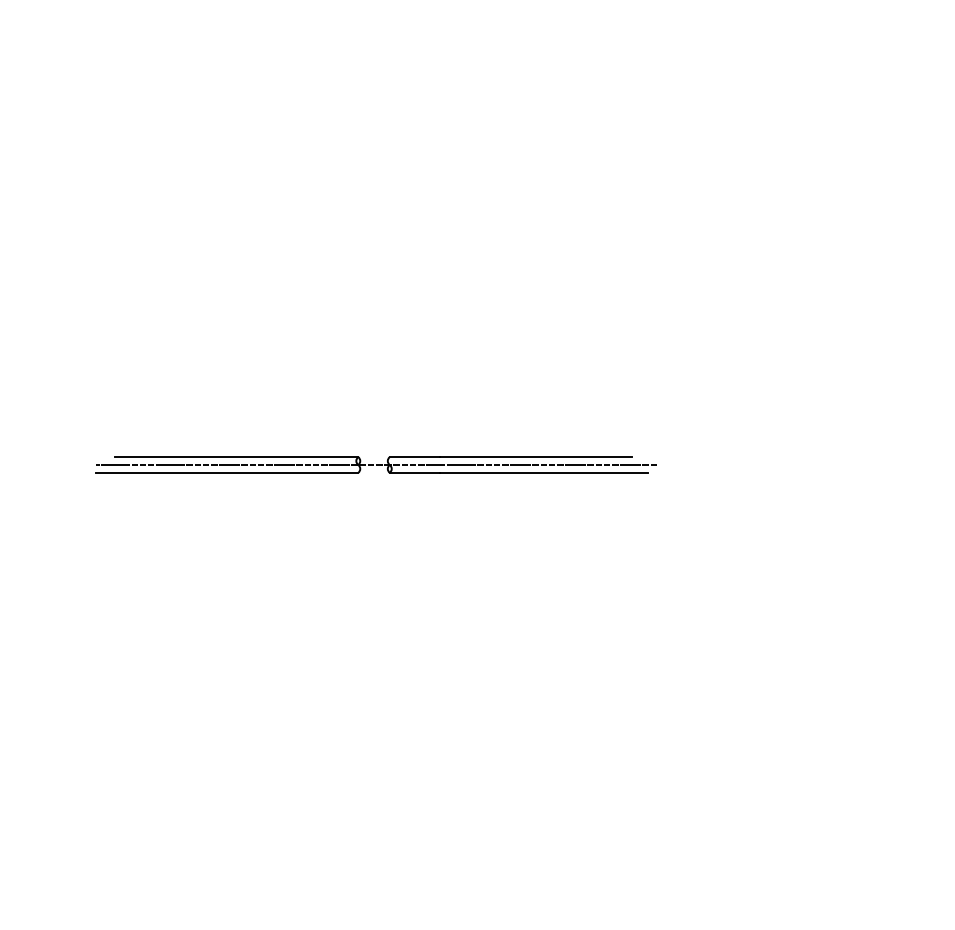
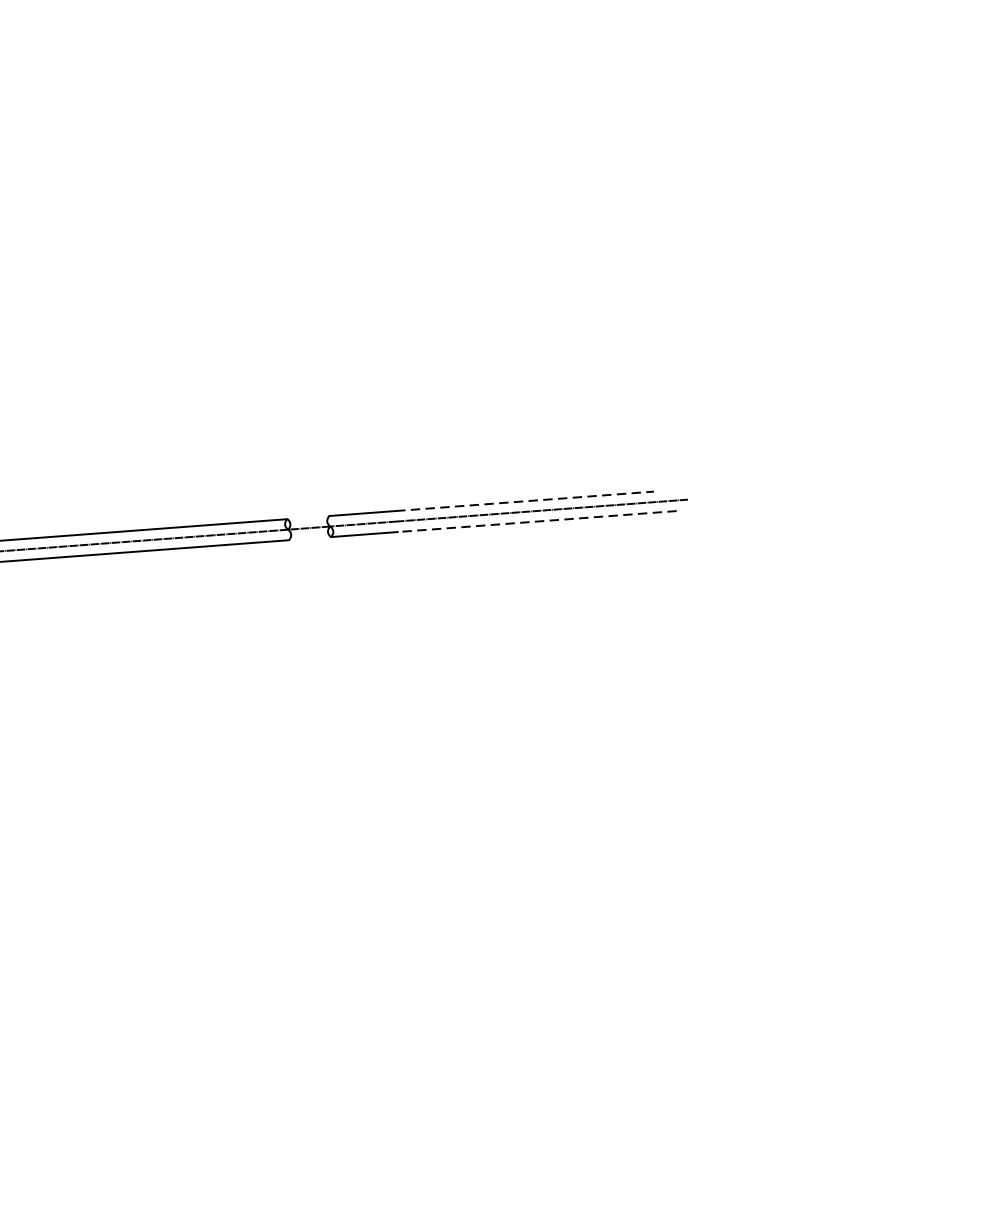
line: (536, 457) -> (525, 501), solid -> dashed
line: (543, 472) -> (536, 521), solid -> dashed

